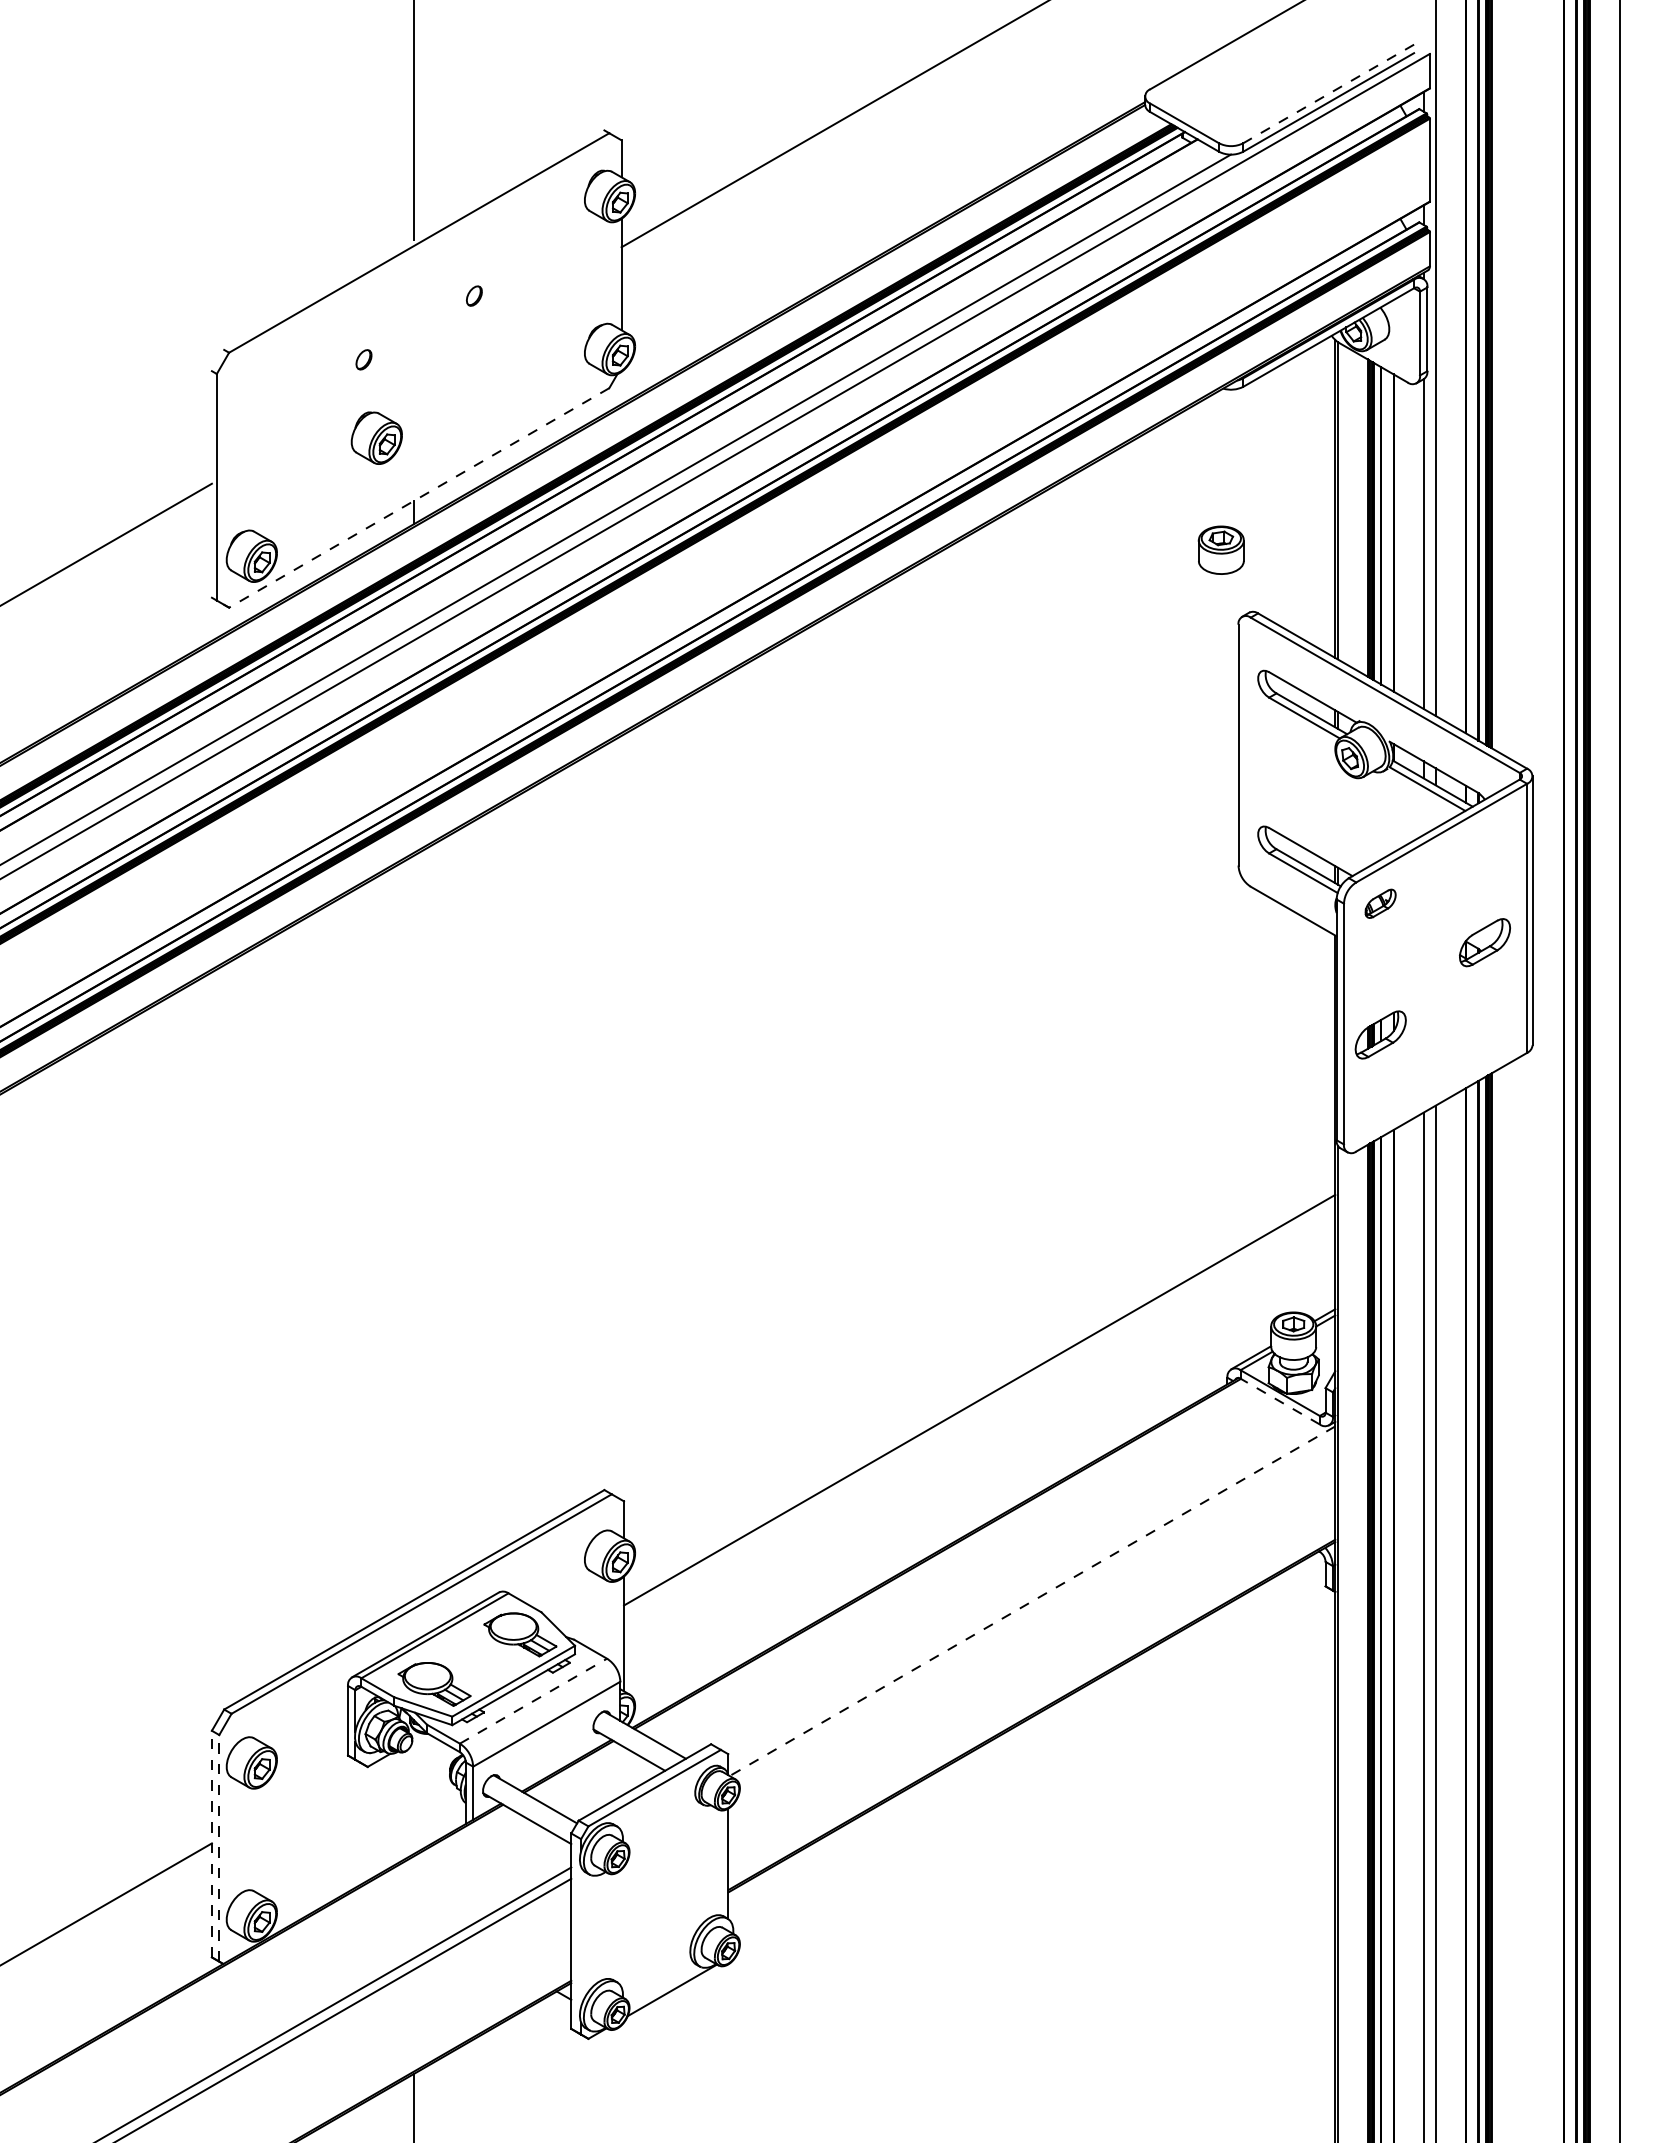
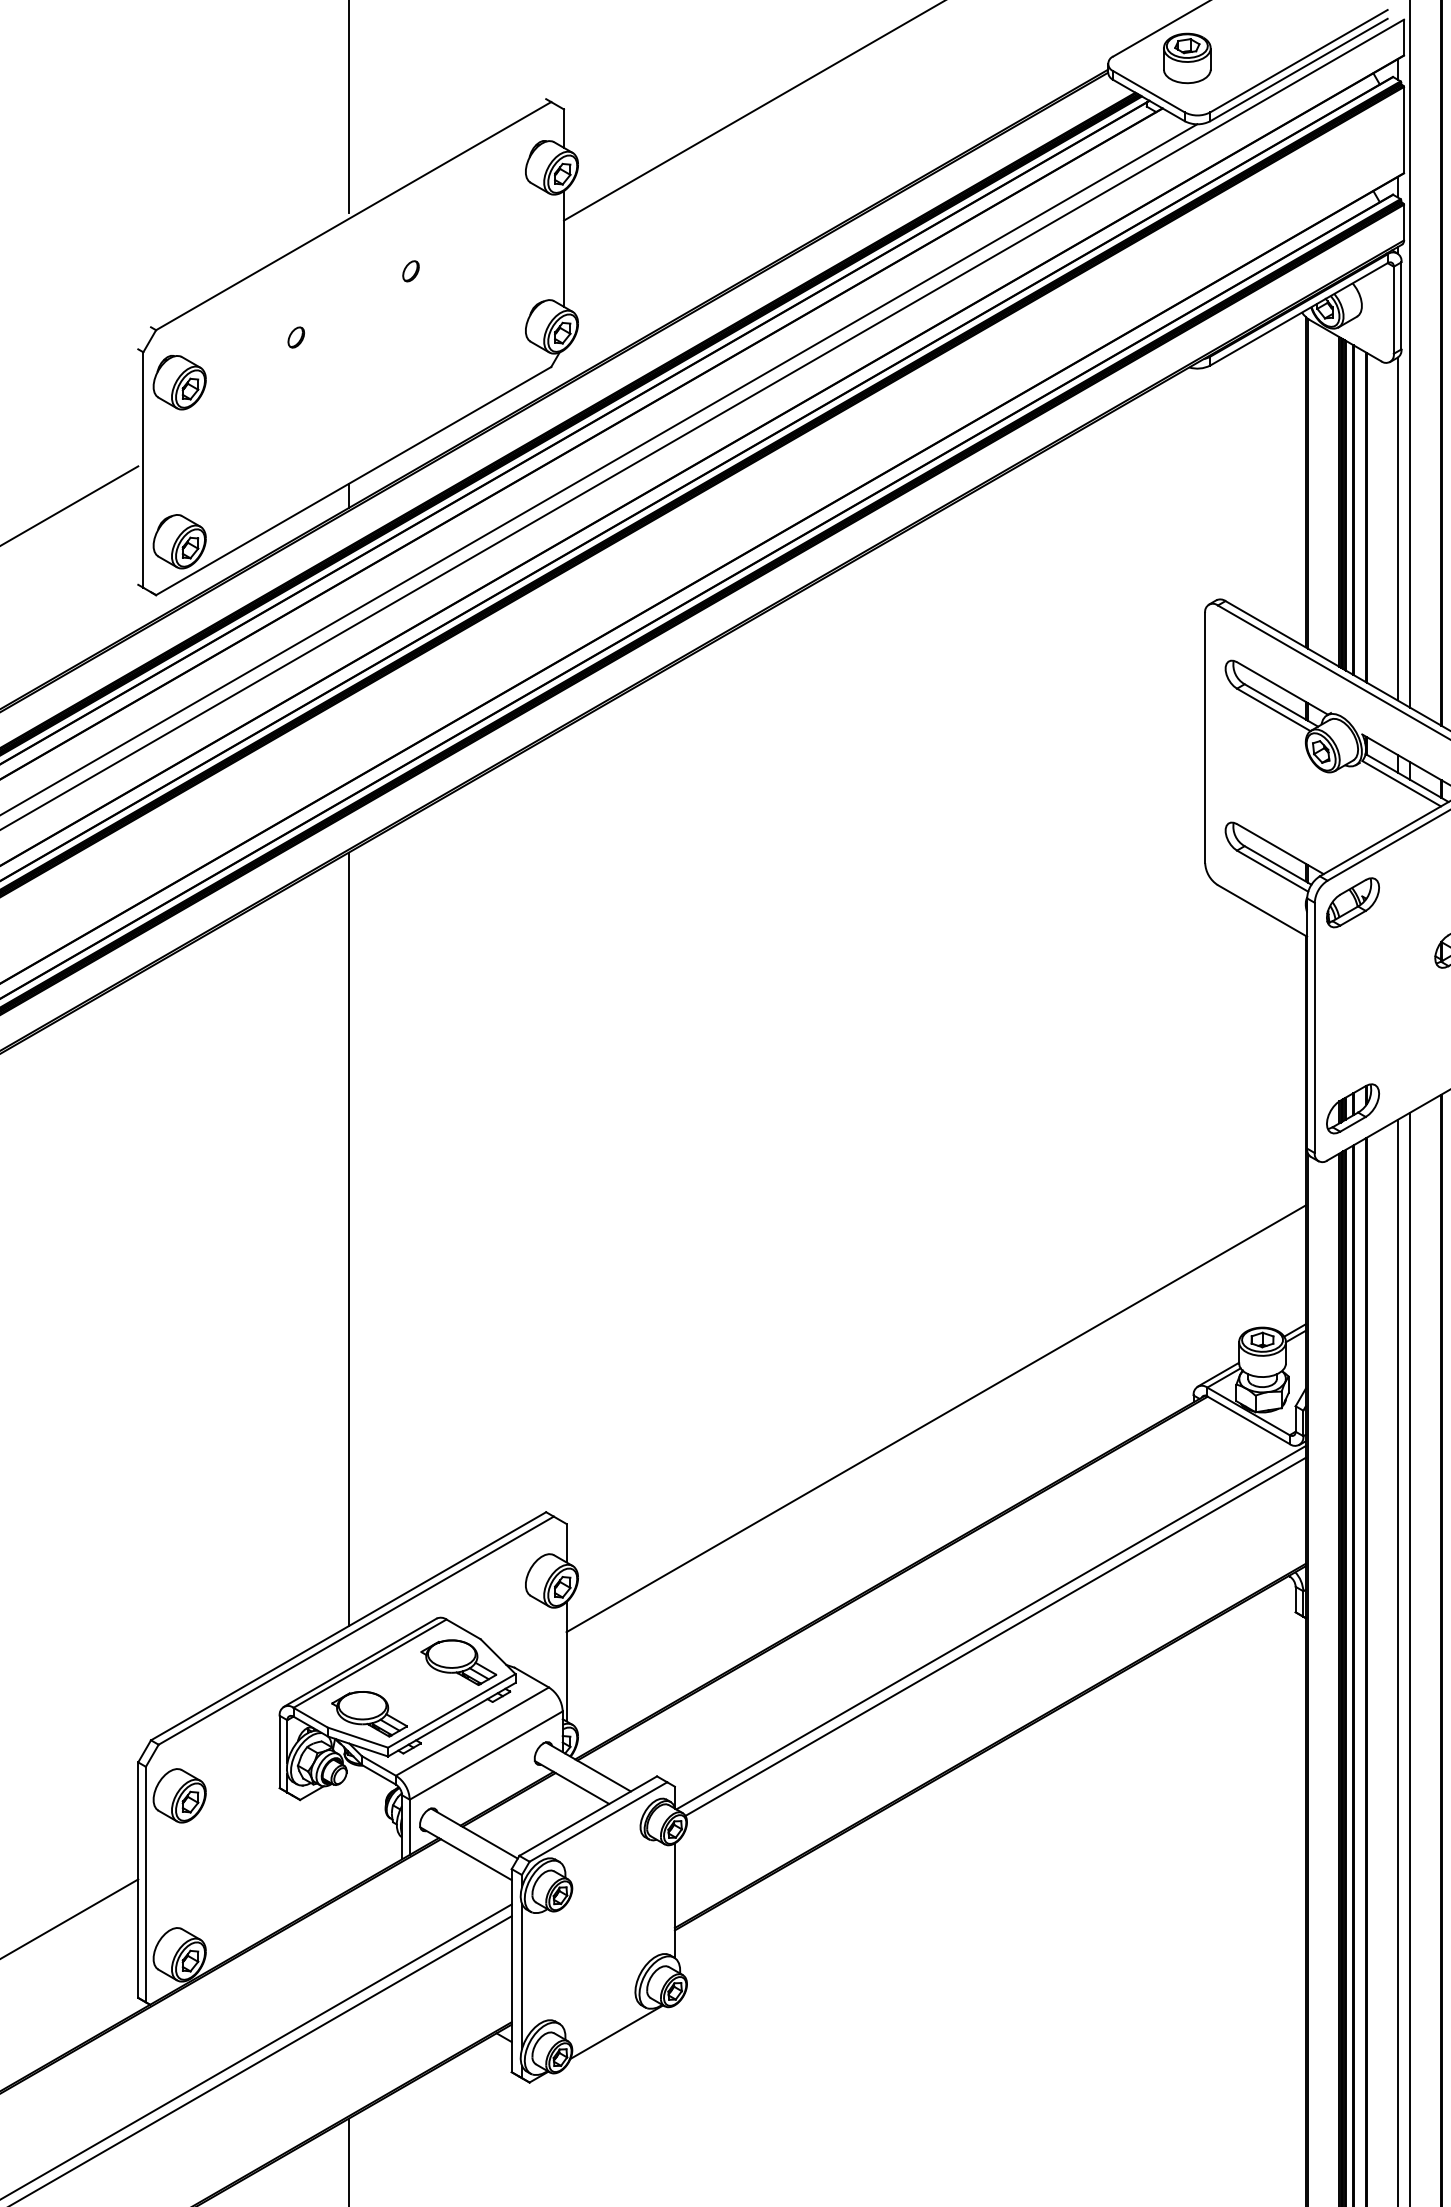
line: (1328, 93) -> (1298, 60), dashed -> solid
part: (376, 437) -> (179, 381), moved
line: (419, 497) -> (353, 480), dashed -> solid
part: (1220, 549) -> (1186, 57), moved
part: (1380, 903) -> (1352, 902), size x1.67
part: (1380, 1034) -> (1352, 1108), moved
line: (414, 1227) -> (348, 1239), added
line: (1280, 1401) -> (1248, 1420), dashed -> solid
line: (1032, 1601) -> (991, 1628), dashed -> solid
line: (1036, 1609) -> (995, 1636), added
line: (533, 1701) -> (472, 1731), dashed -> solid
line: (211, 1843) -> (137, 1879), dashed -> solid
line: (219, 1847) -> (146, 1883), dashed -> solid
line: (581, 1936) -> (522, 1976), added

